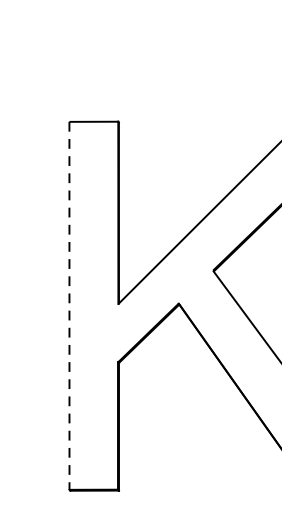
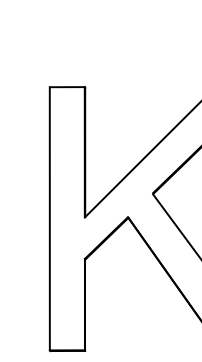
line: (68, 305) -> (49, 218), dashed -> solid

